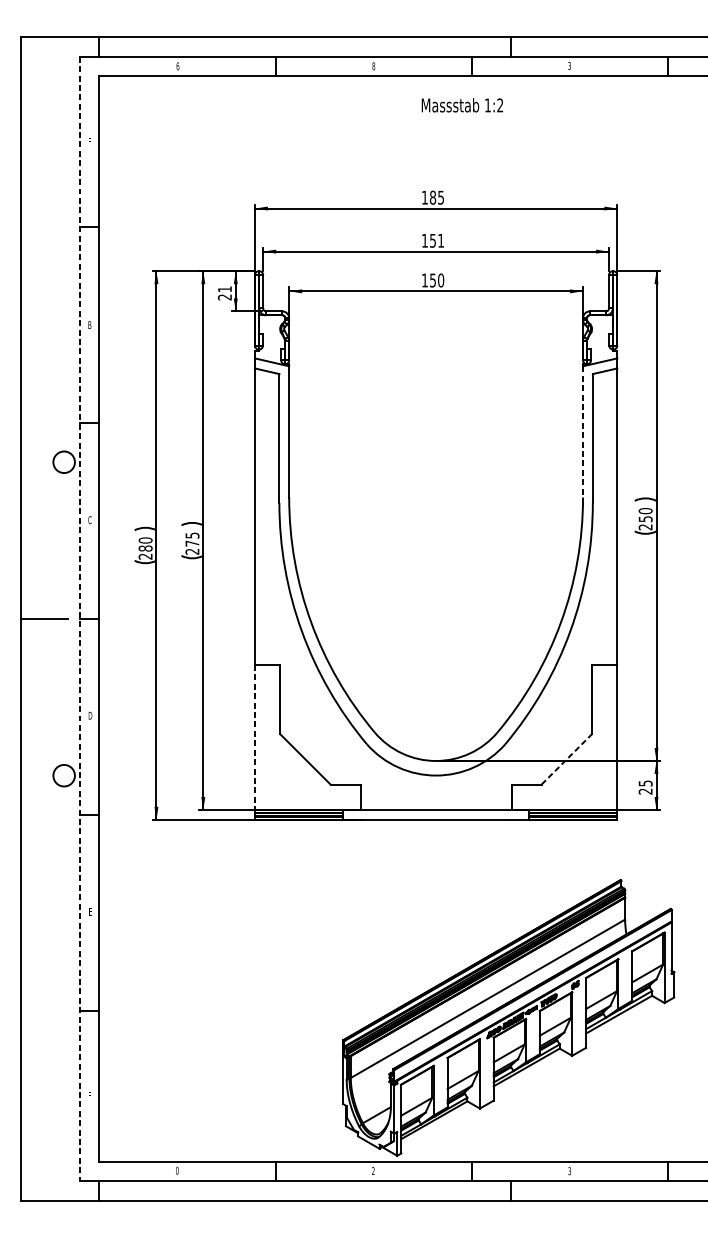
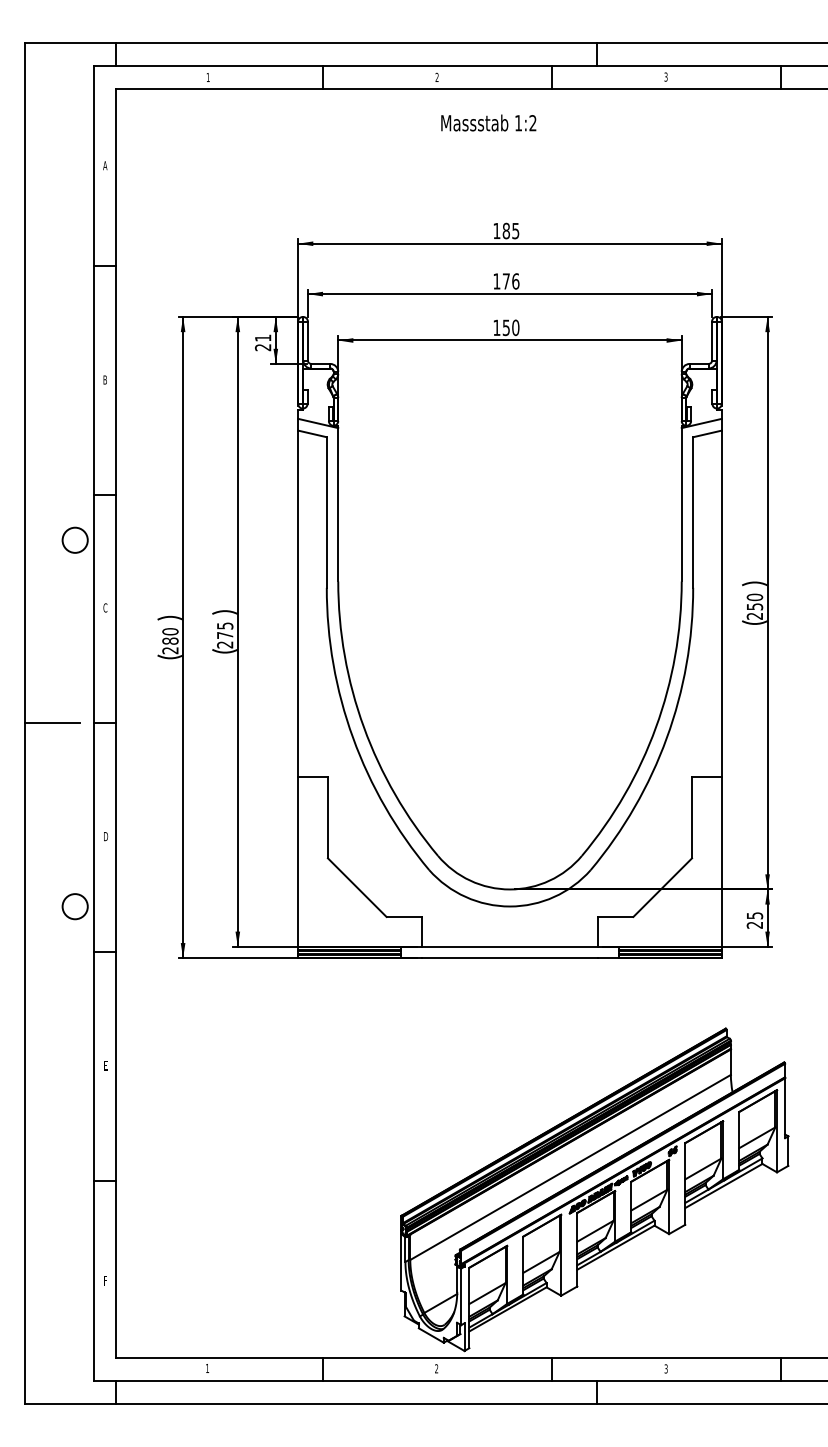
text: (177, 66) -> (207, 77), 6 -> 1
text: (373, 66) -> (436, 77), 8 -> 2
text: (462, 104) -> (488, 122), moved
text: (90, 141) -> (105, 165), F -> A
text: (436, 240) -> (510, 281), 151 -> 176
line: (582, 431) -> (681, 504), dashed -> solid
line: (79, 619) -> (93, 723), dashed -> solid
line: (255, 737) -> (298, 862), dashed -> solid
line: (567, 759) -> (663, 887), dashed -> solid
text: (177, 1170) -> (207, 1368), 0 -> 1

